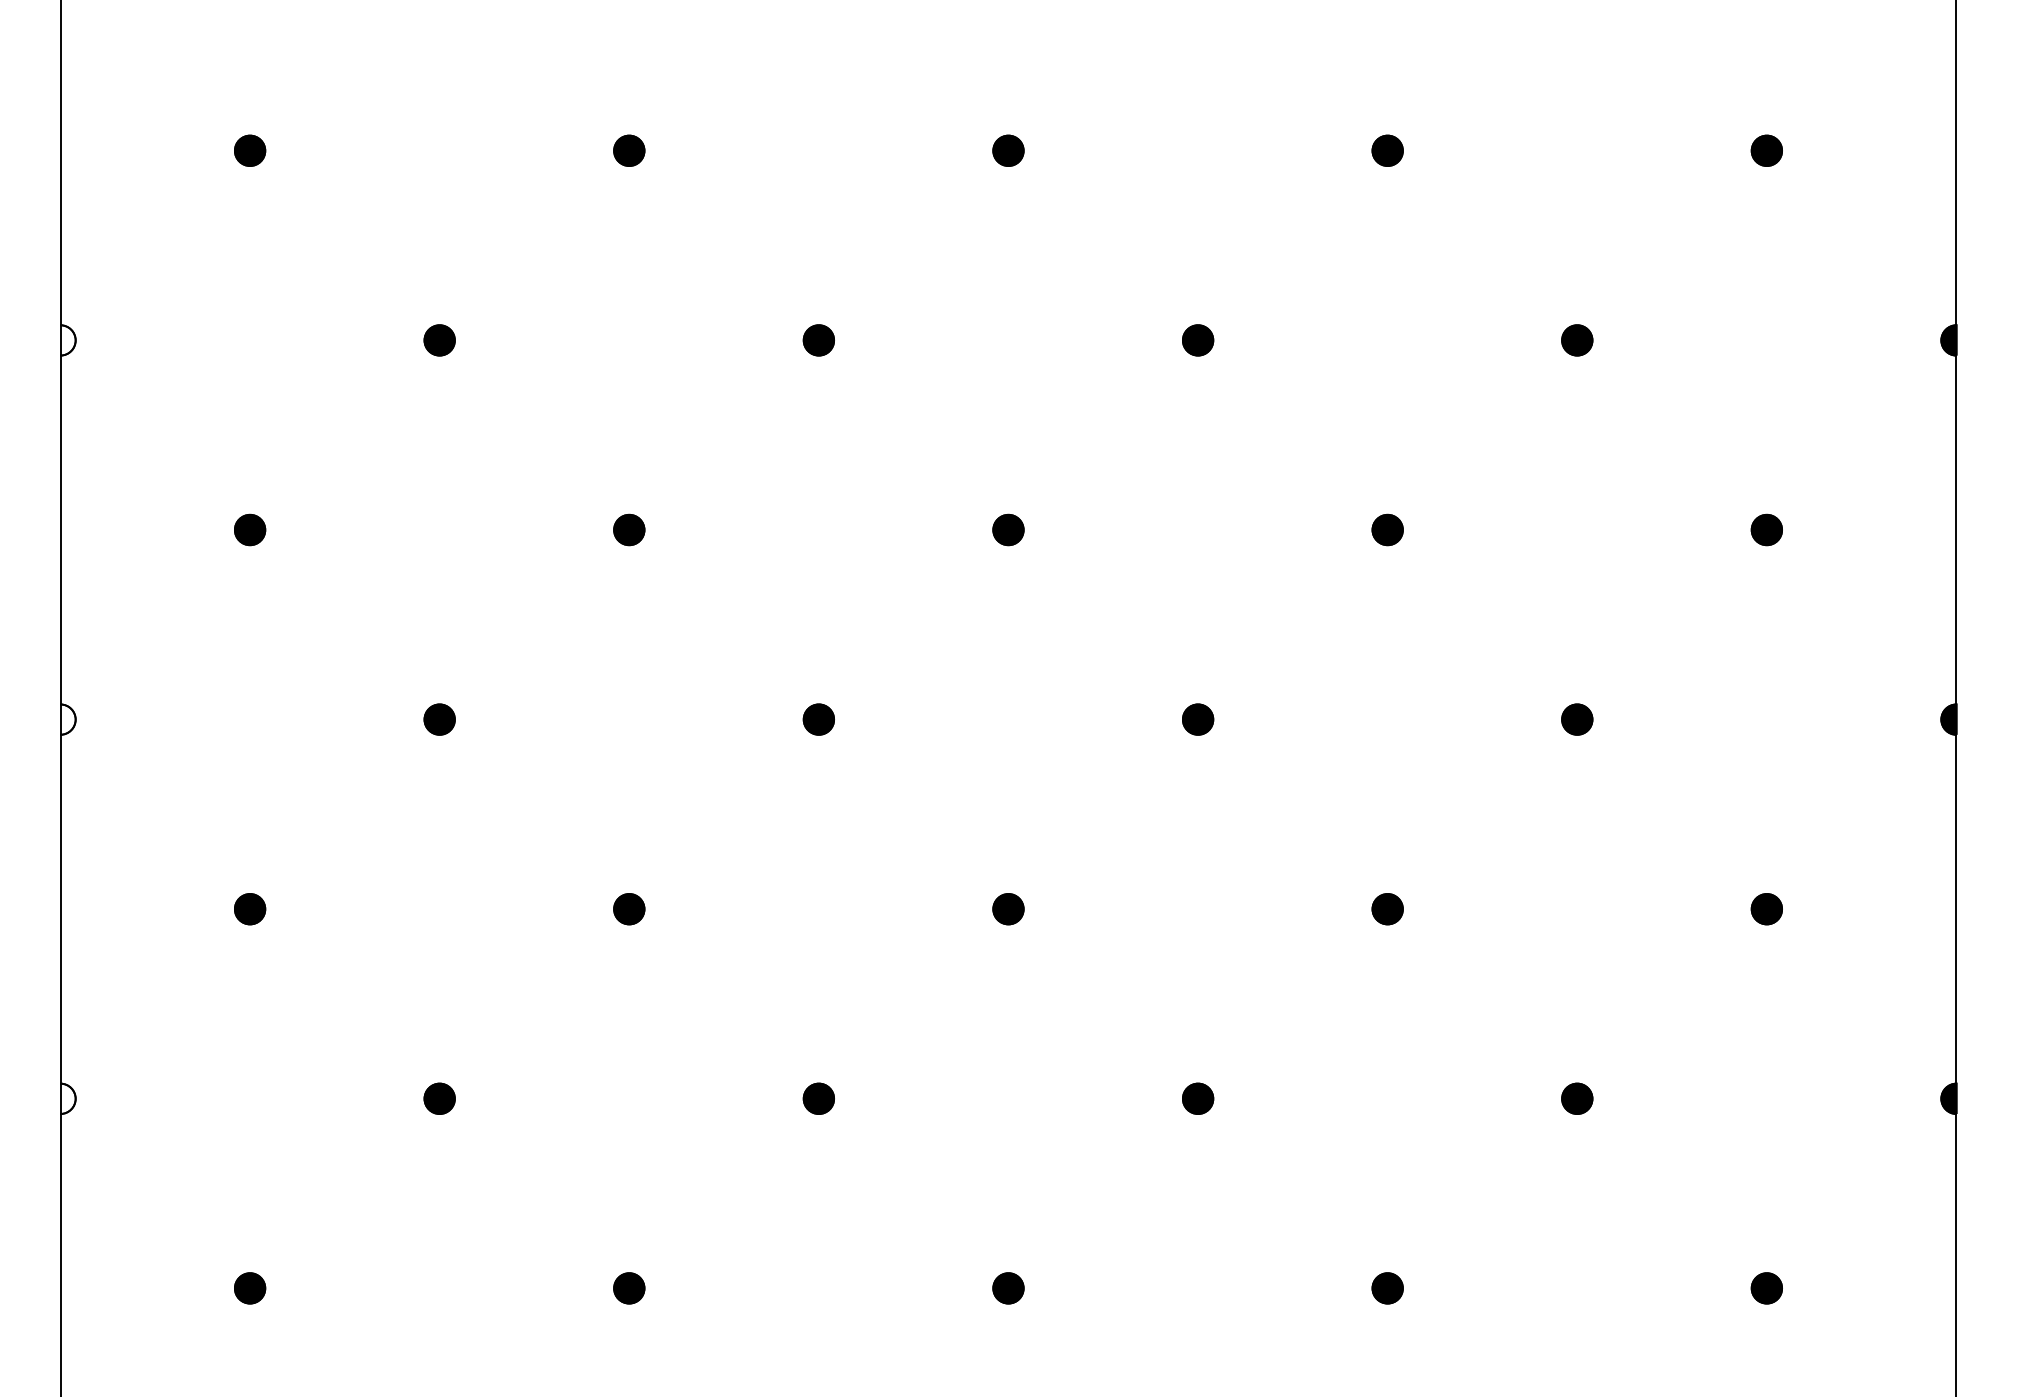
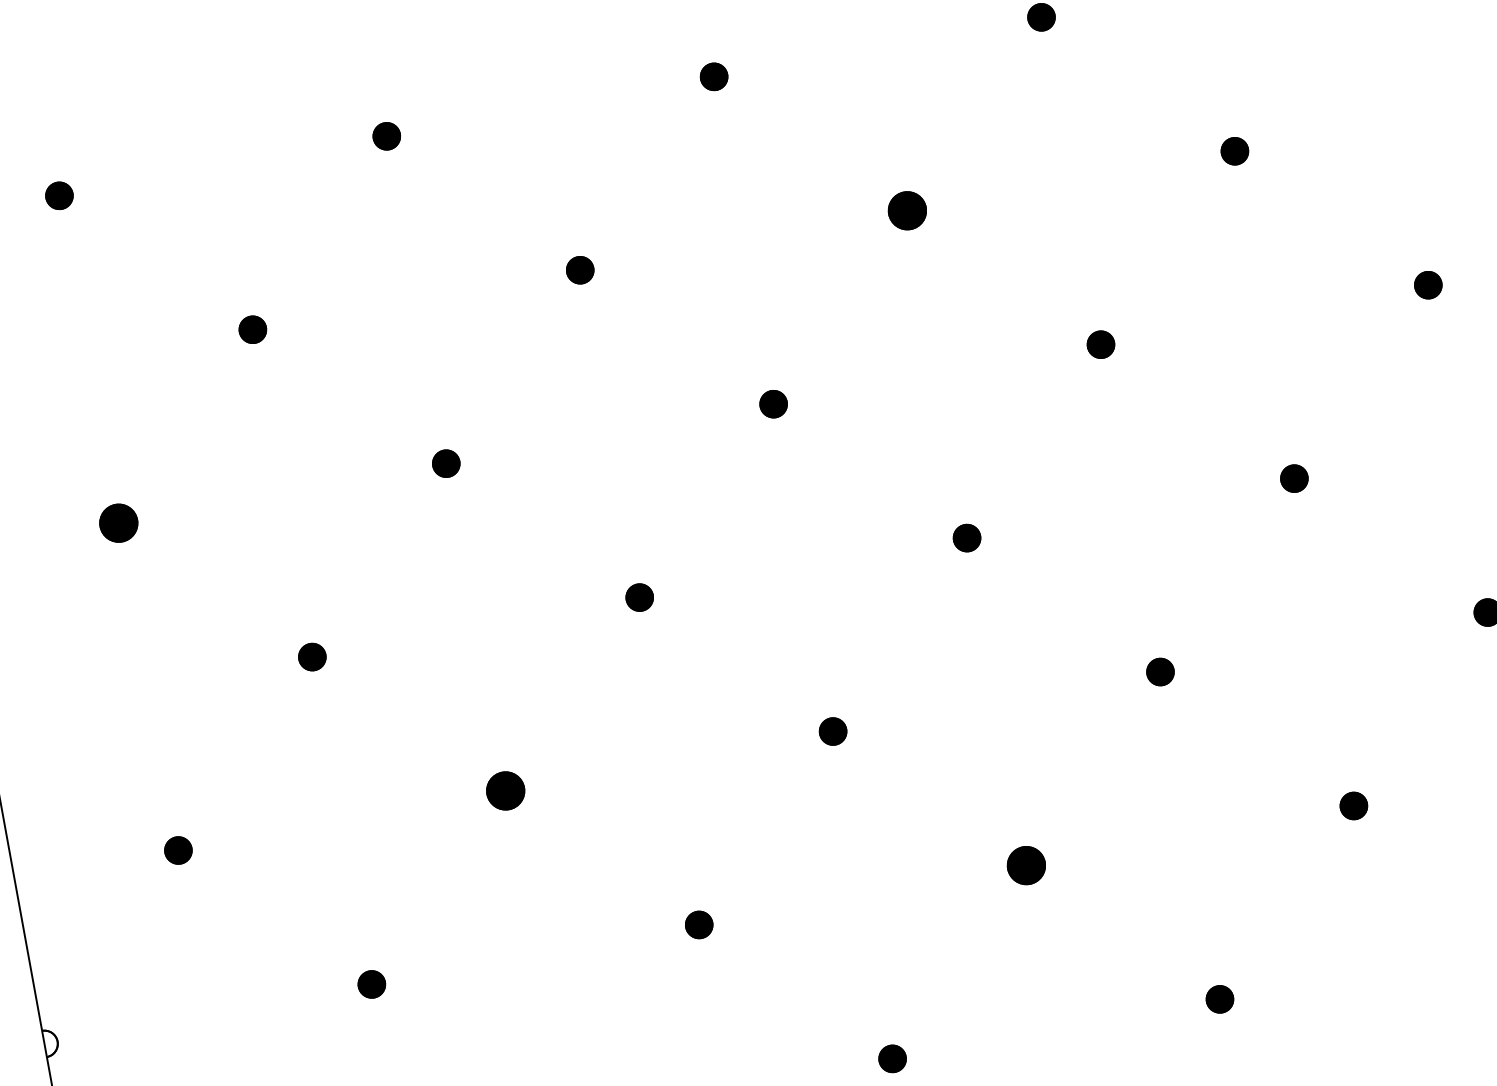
part: (1198, 340) -> (907, 210), size x1.4
part: (250, 529) -> (119, 522), size x1.4
part: (629, 909) -> (506, 791), size x1.4
part: (1198, 1098) -> (1026, 865), size x1.4

